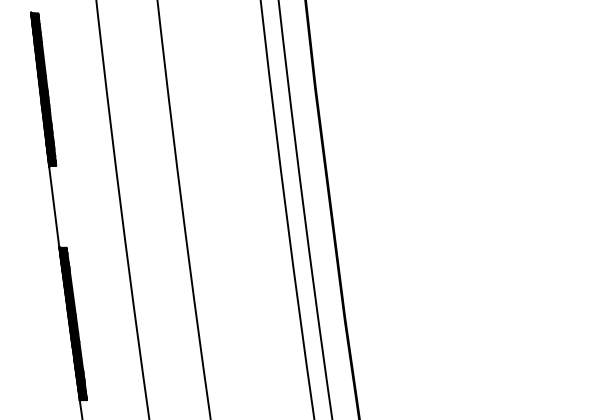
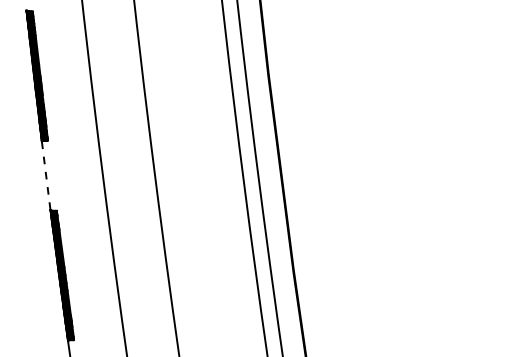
line: (54, 206) -> (46, 175), solid -> dashed

